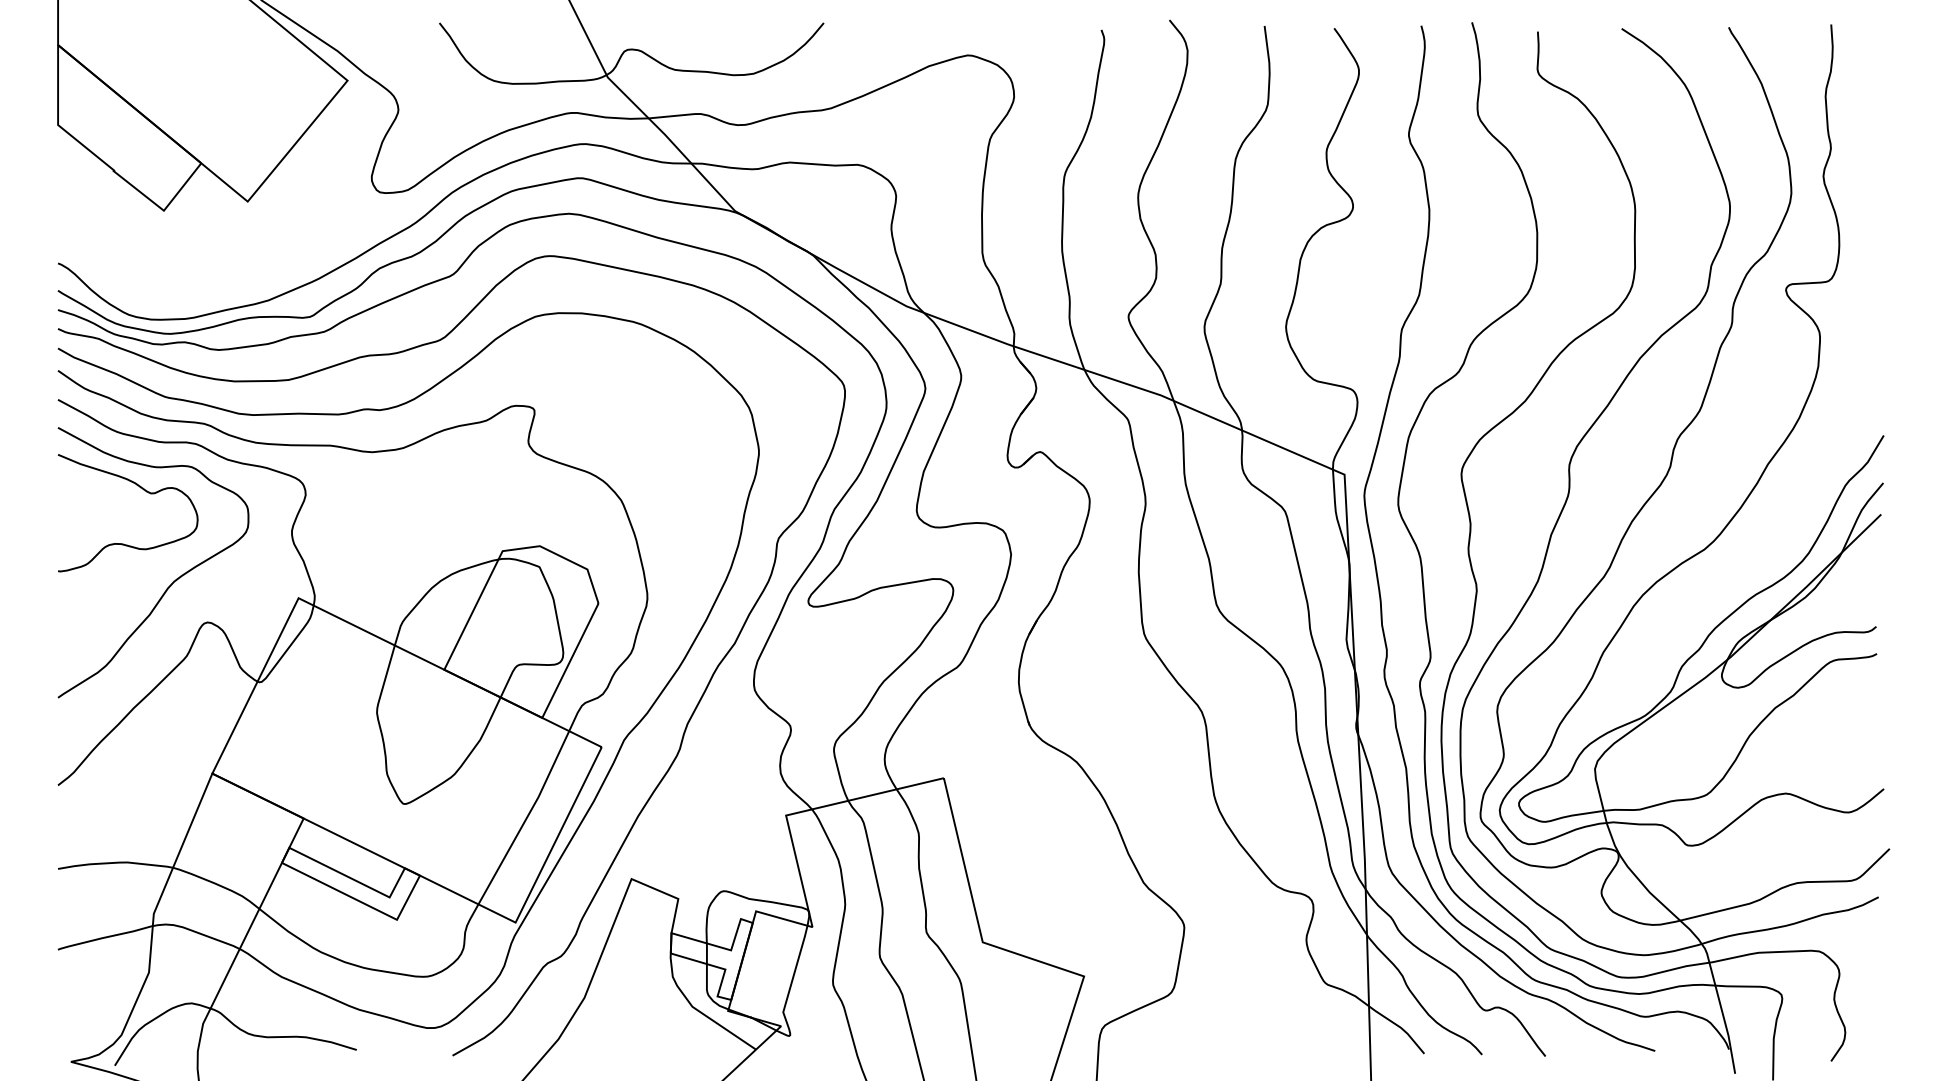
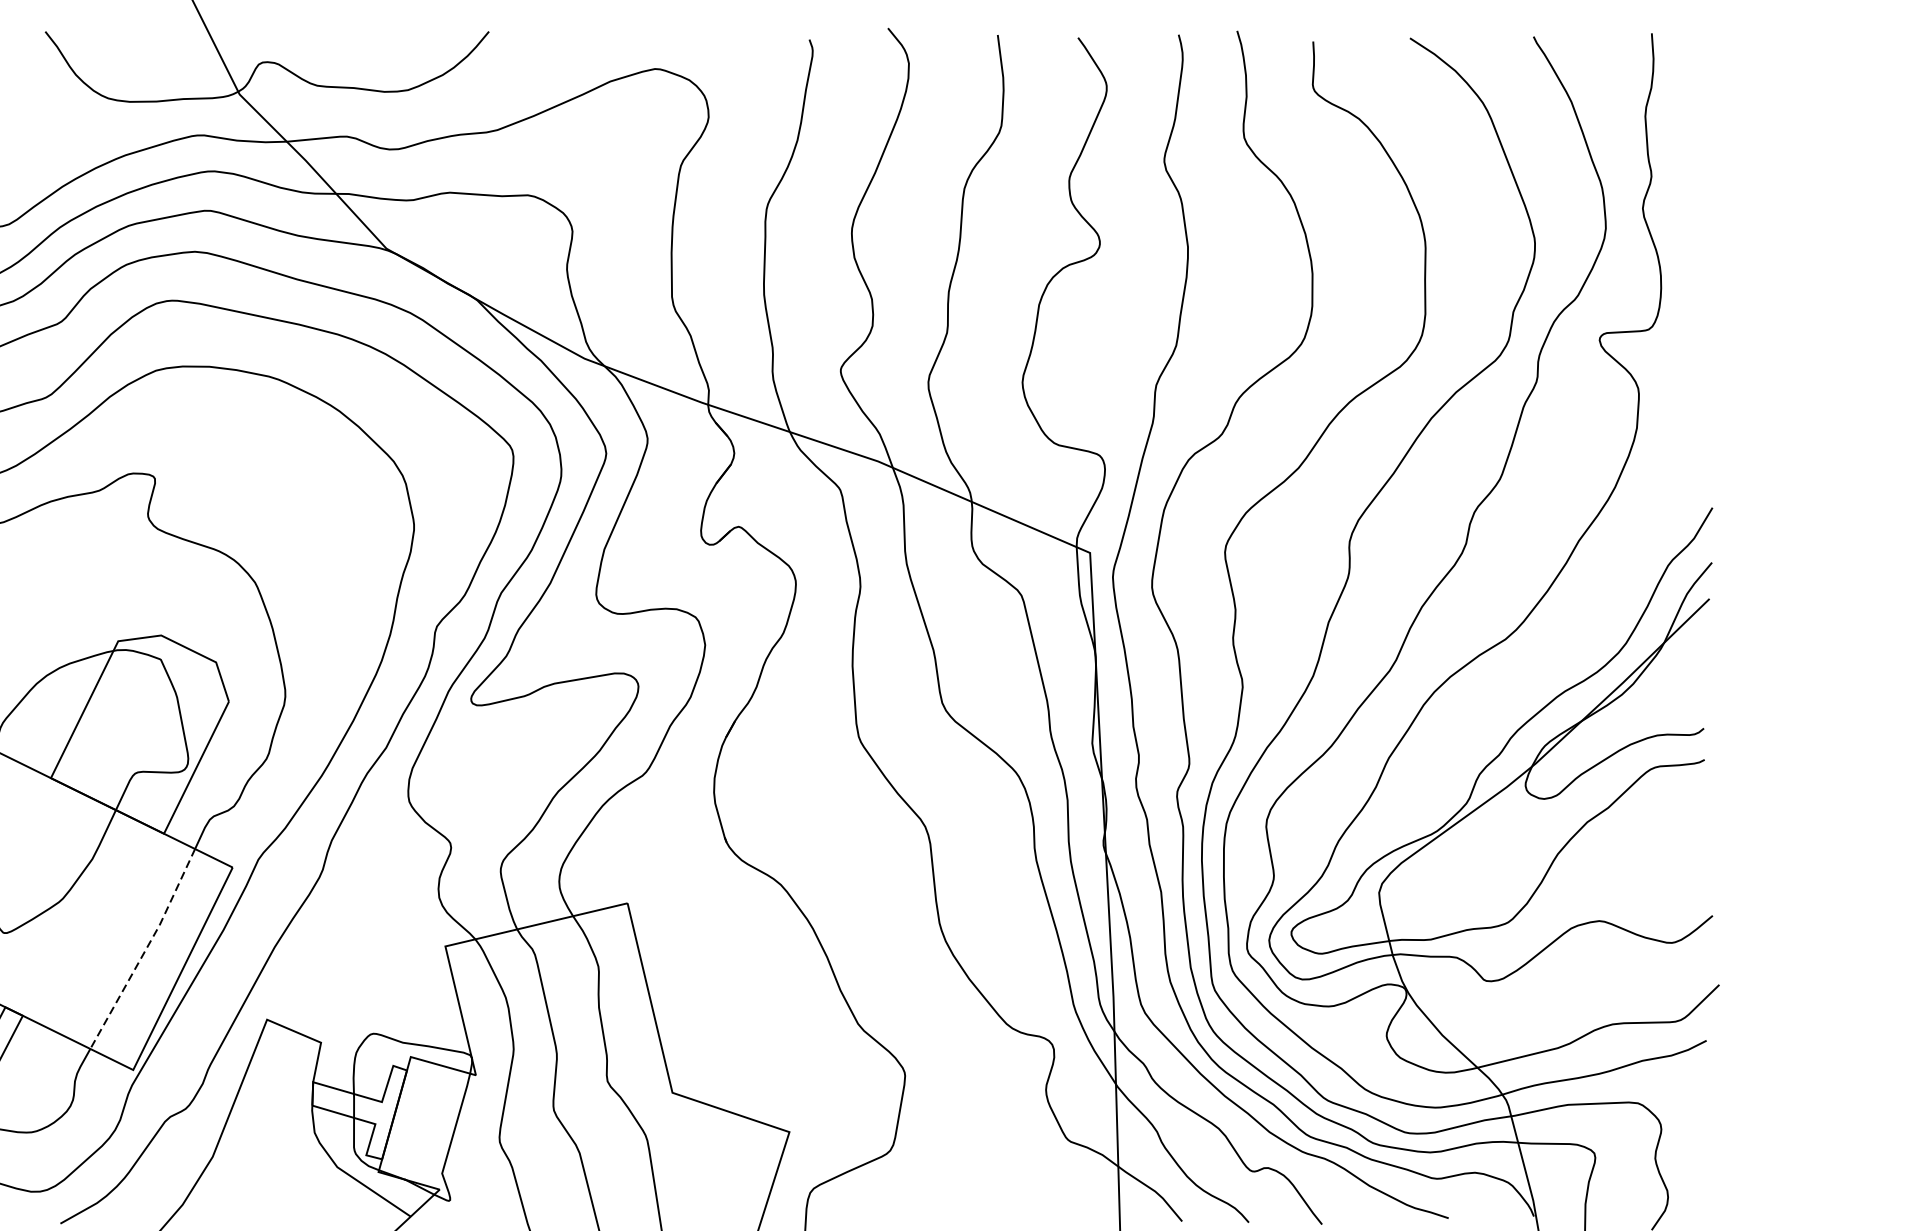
line: (526, 818) -> (145, 949), solid -> dashed

